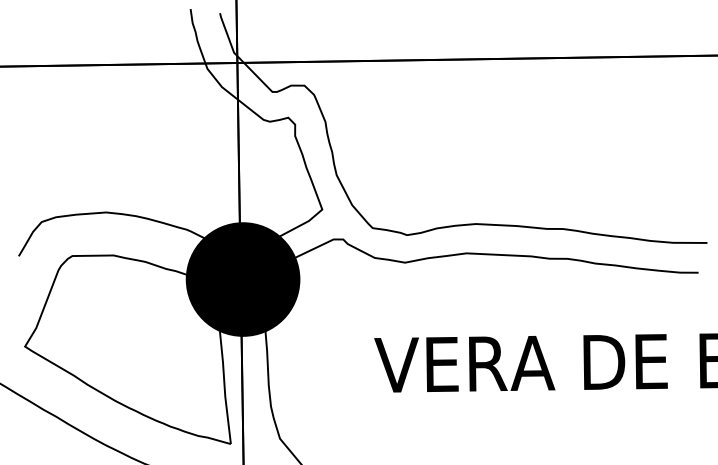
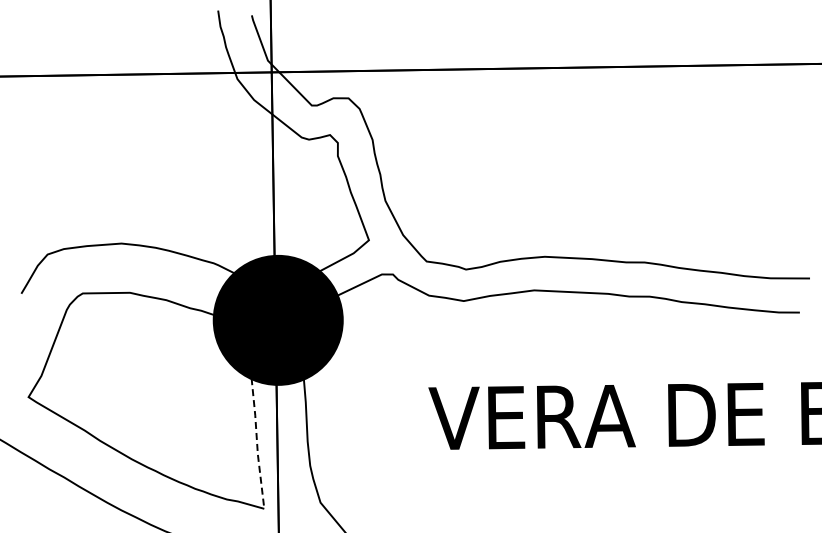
line: (224, 387) -> (257, 443), solid -> dashed

